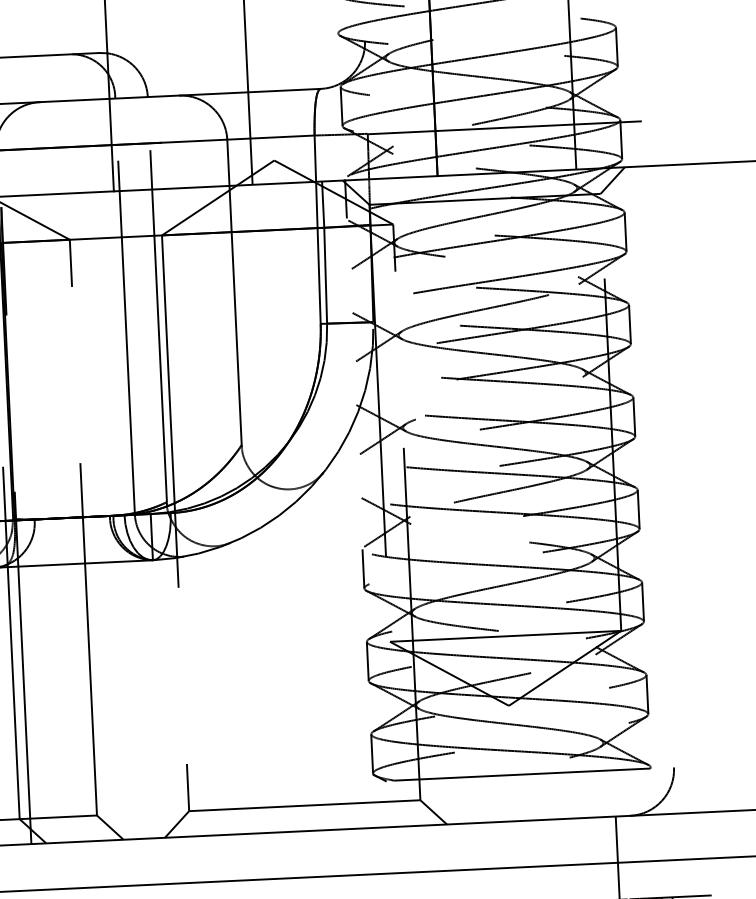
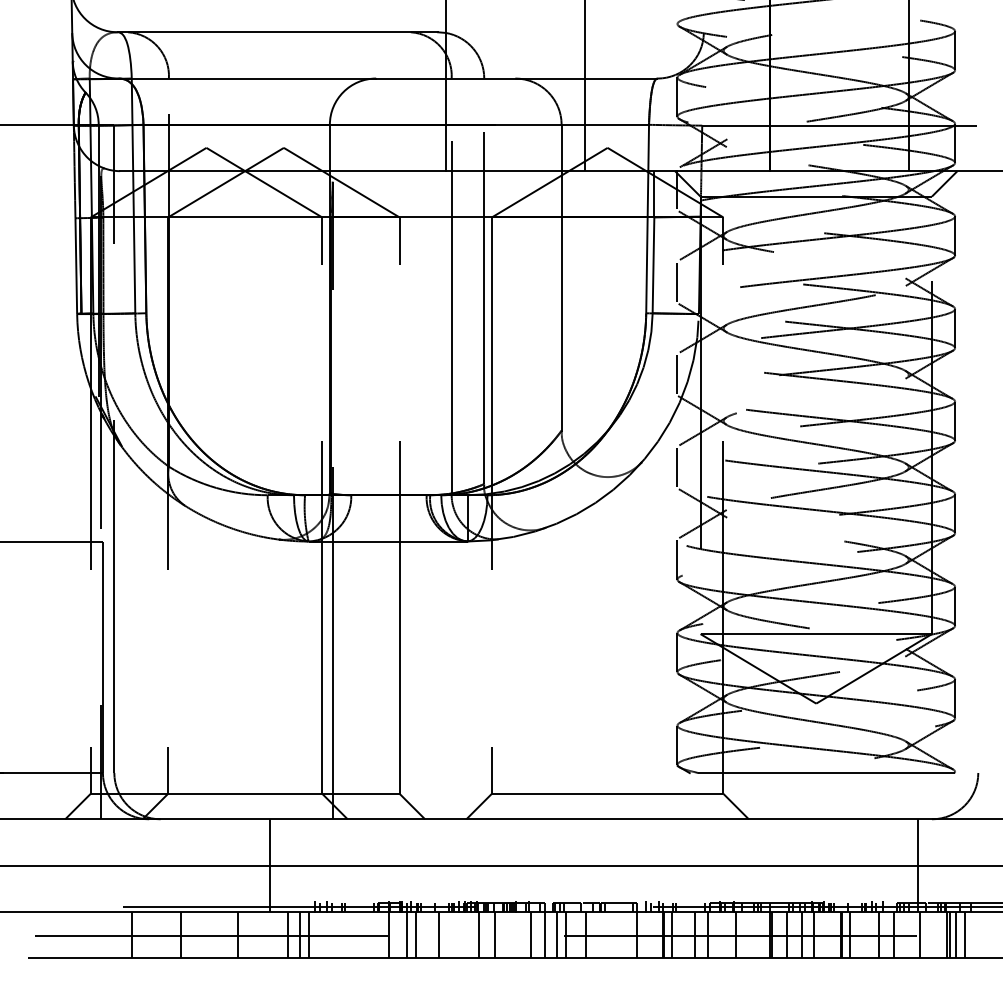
line: (350, 290) -> (677, 281), added
line: (354, 383) -> (677, 374), added
line: (359, 476) -> (677, 467), added

